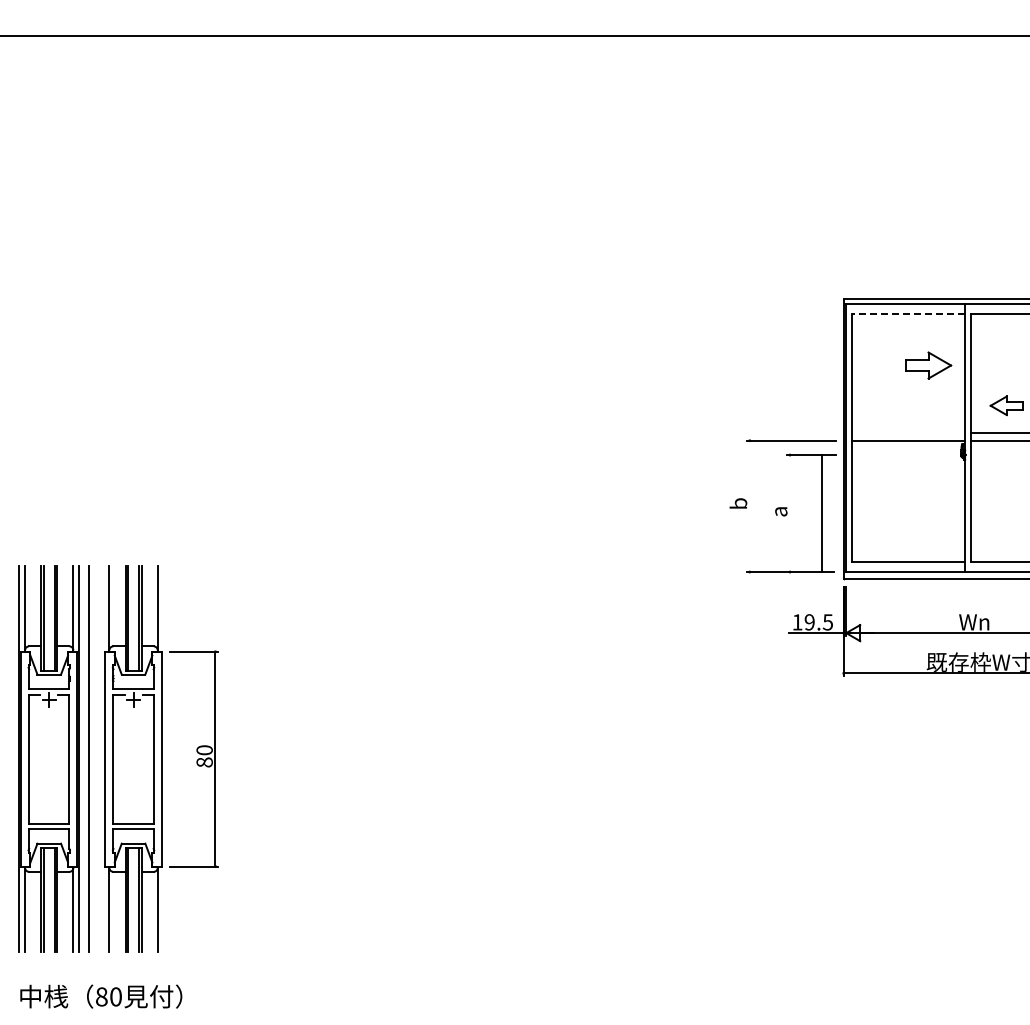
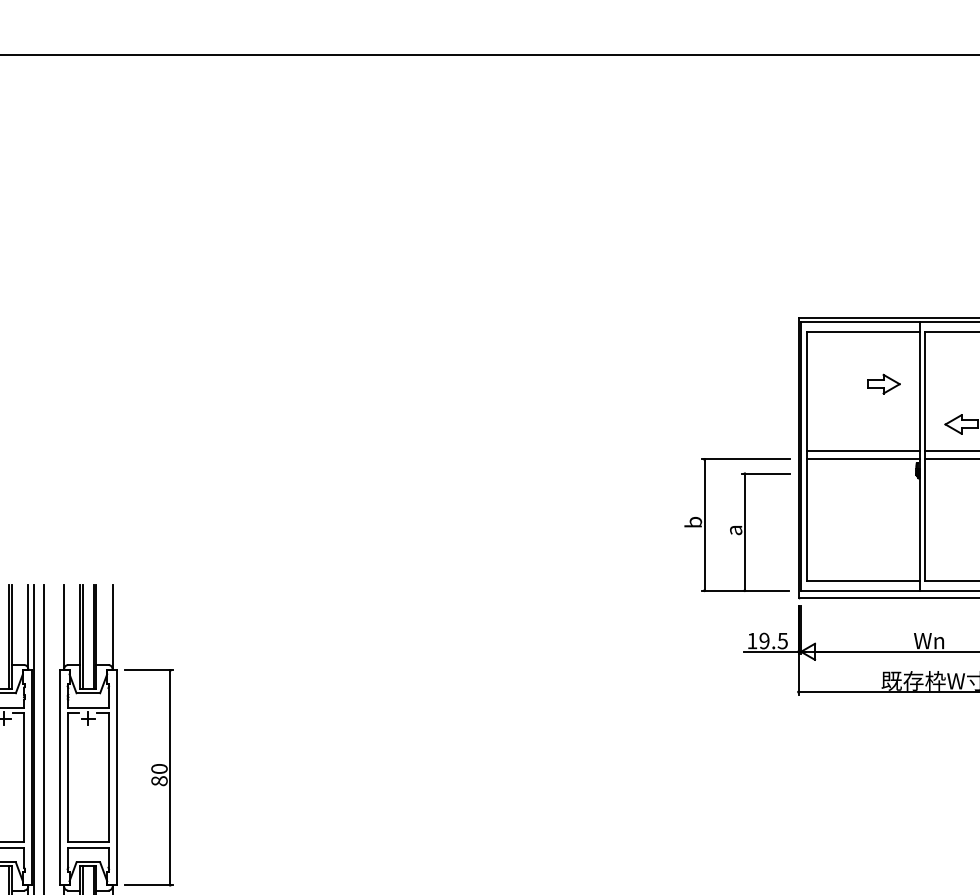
line: (908, 313) -> (863, 332), dashed -> solid
part: (929, 365) -> (884, 384), size x0.71
line: (908, 432) -> (863, 451), added
line: (749, 506) -> (704, 525), added
line: (822, 513) -> (745, 532), moved

